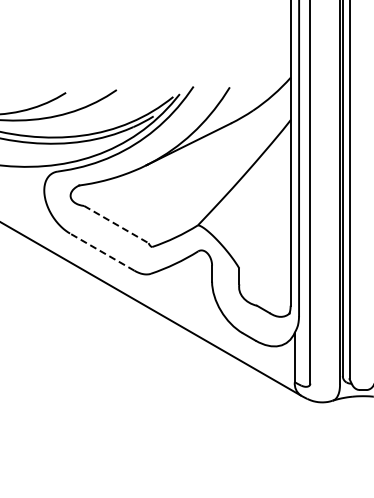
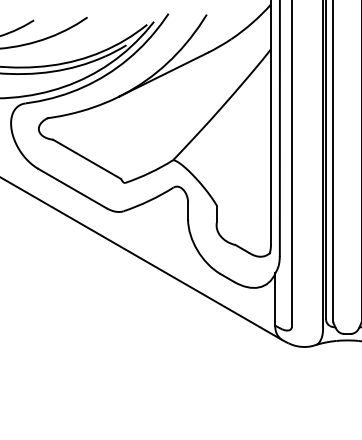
line: (116, 224) -> (87, 159), dashed -> solid
line: (101, 251) -> (71, 187), dashed -> solid

